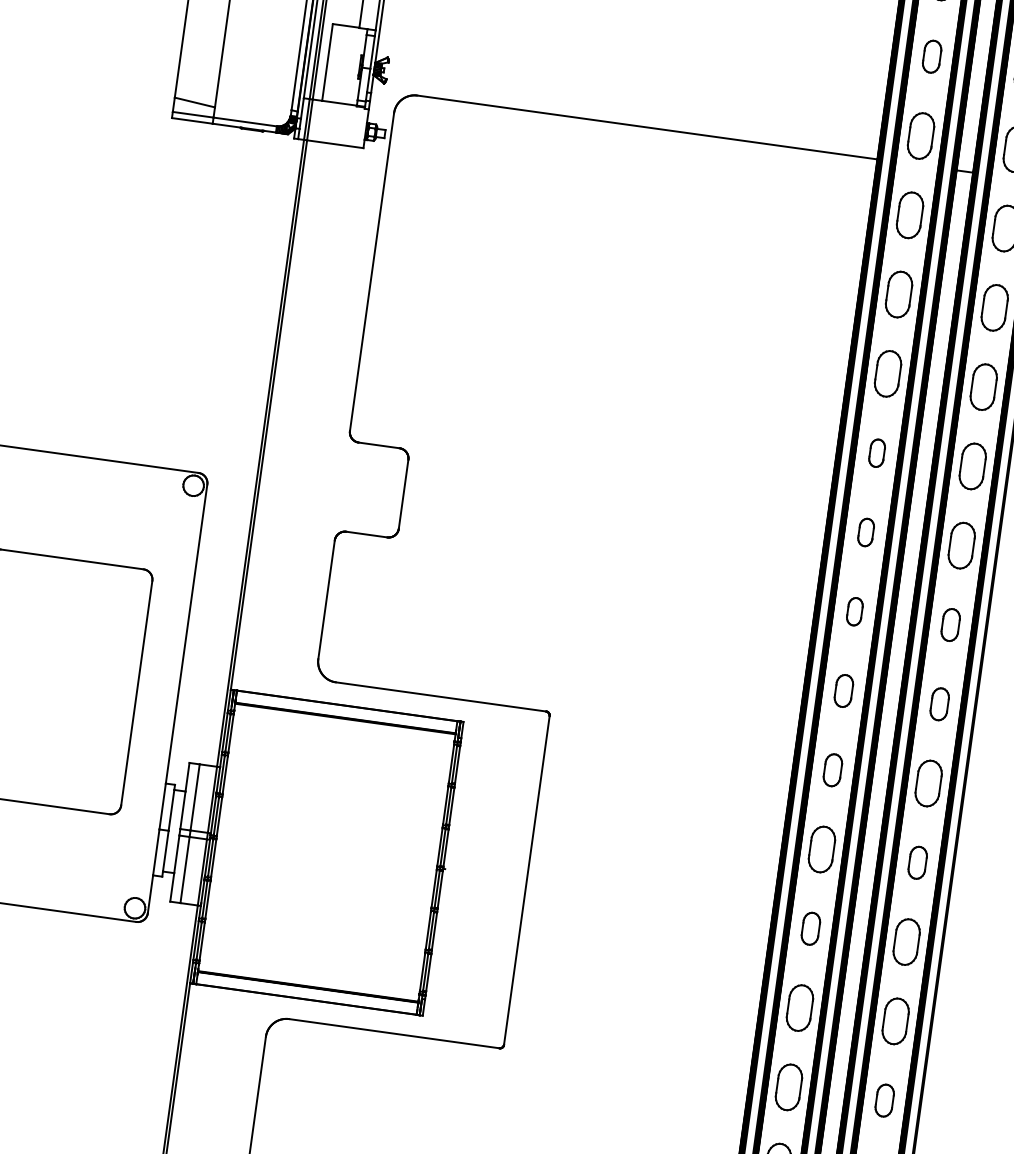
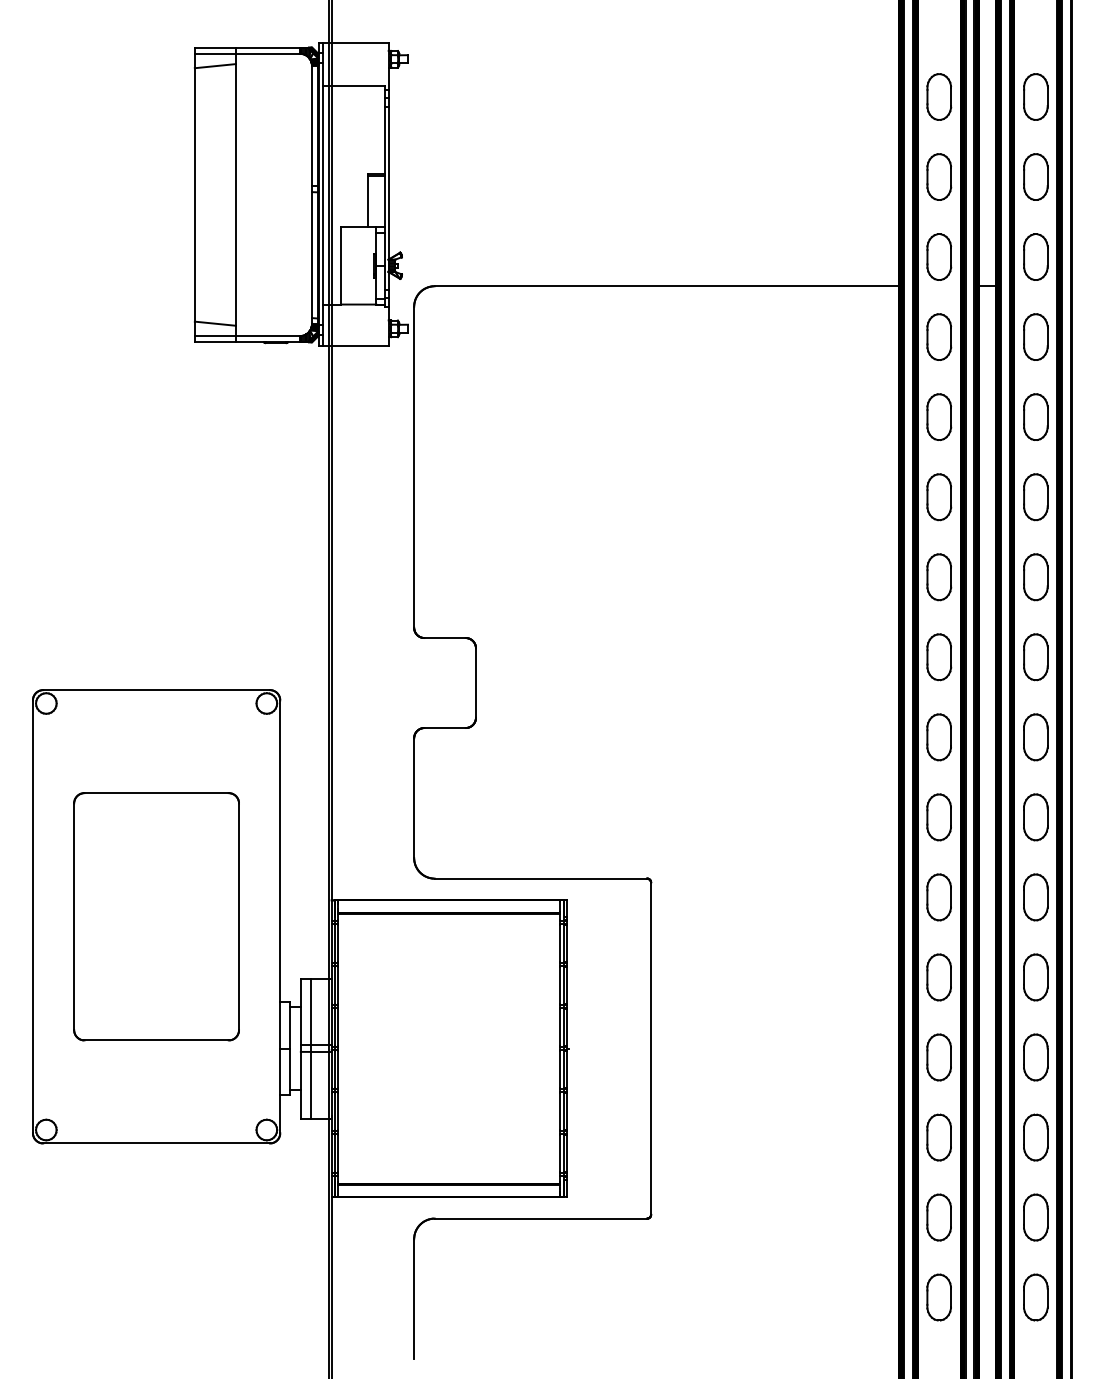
part: (932, 56) -> (939, 176), size x1.43
part: (877, 453) -> (939, 577), size x1.67
part: (866, 532) -> (939, 657), size x1.67
part: (854, 611) -> (938, 737), size x1.67
part: (950, 625) -> (1035, 737), size x1.43
part: (843, 691) -> (938, 817), size x1.43
part: (939, 704) -> (1035, 817), size x1.43
part: (832, 770) -> (938, 897), size x1.43
part: (917, 862) -> (1035, 977), size x1.43
part: (810, 928) -> (938, 1057), size x1.43
part: (884, 1100) -> (1035, 1217), size x1.43

